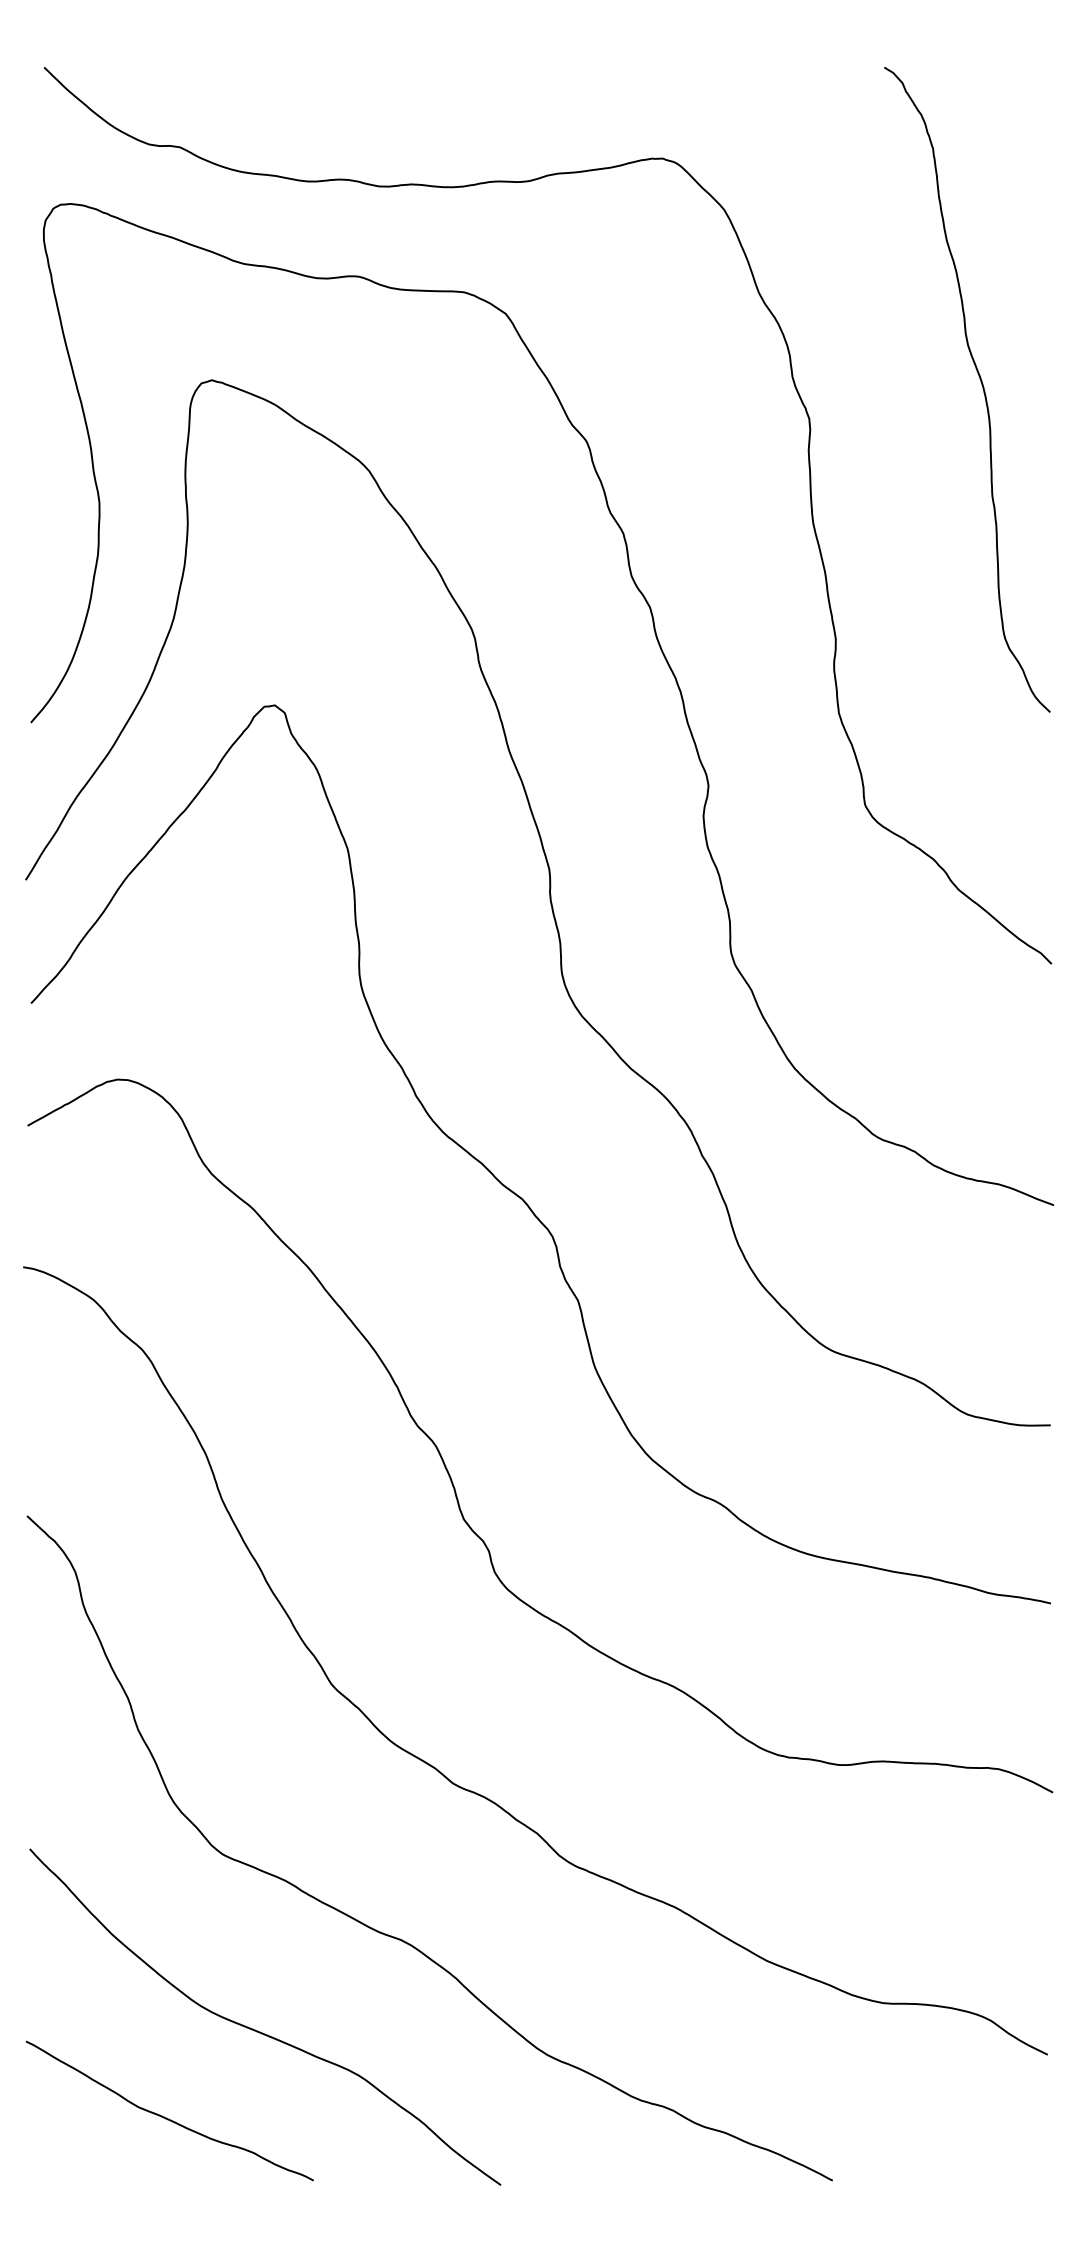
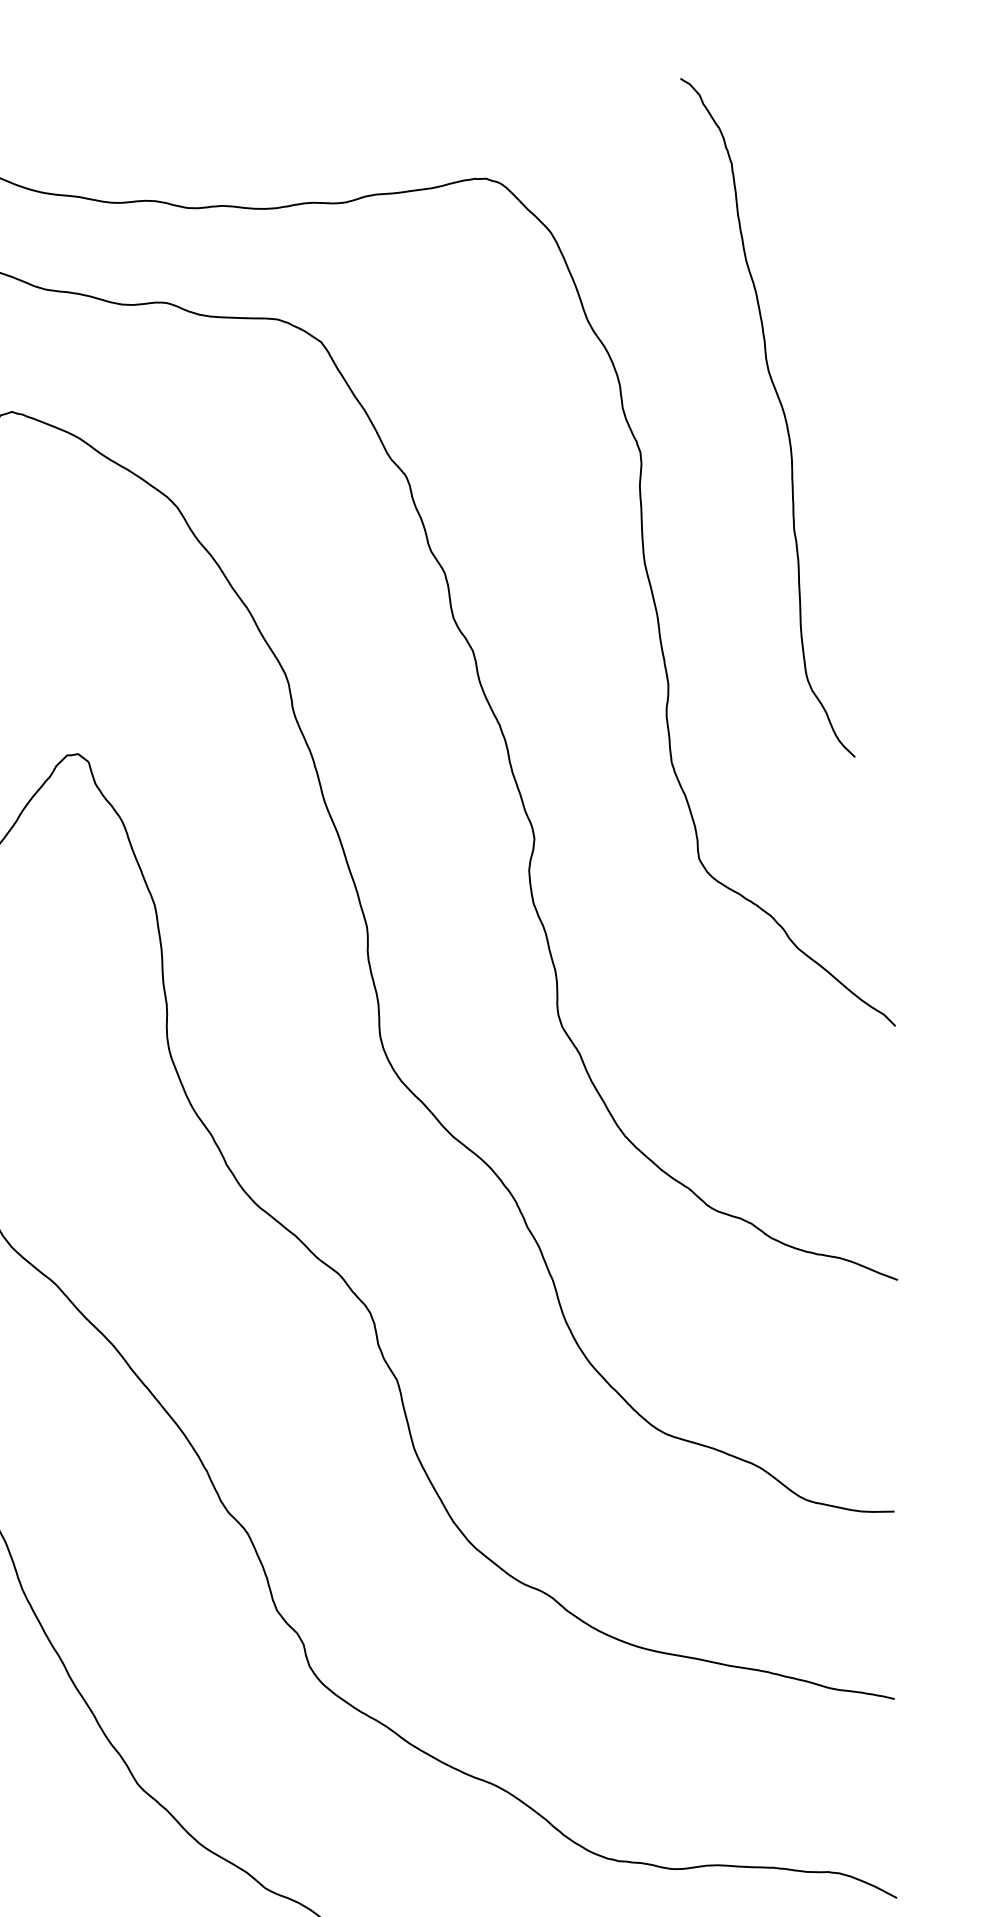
curve: (981, 385) -> (782, 413), moved

